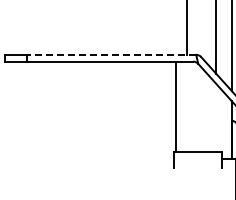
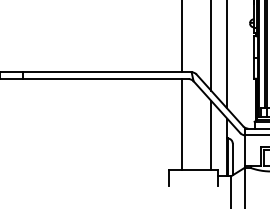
line: (111, 55) -> (106, 72), dashed -> solid
line: (176, 107) -> (182, 124), moved
line: (216, 118) -> (211, 135), added

